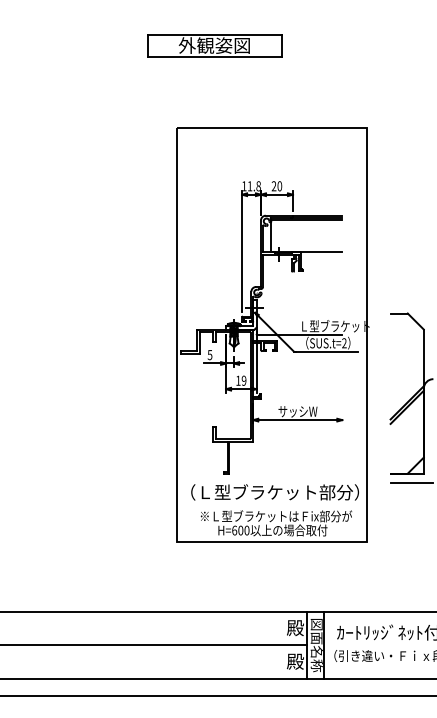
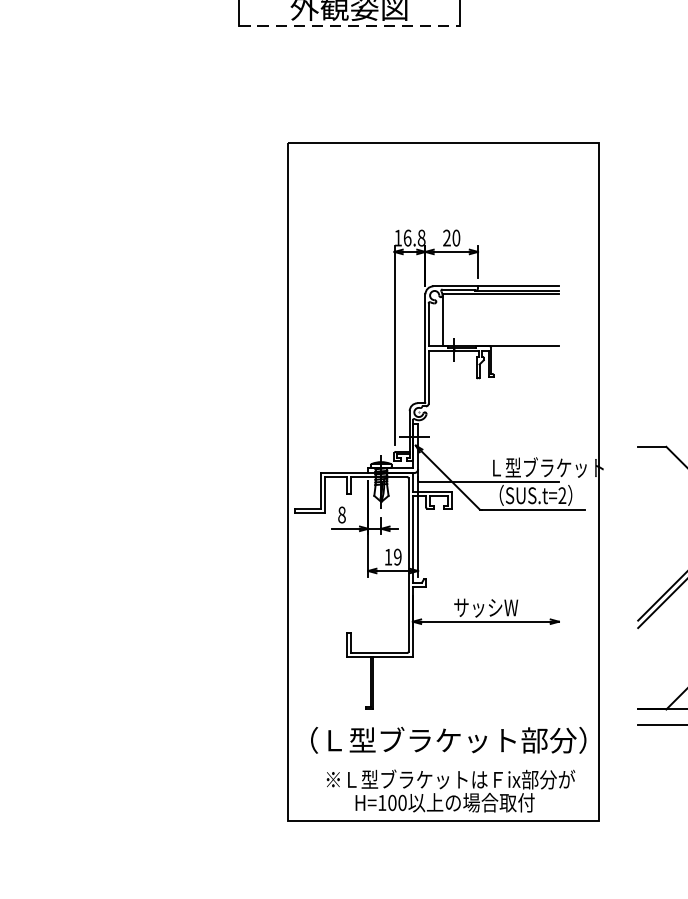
line: (215, 57) -> (350, 26), solid -> dashed
text: (249, 186) -> (406, 238), 11.8 -> 16.8
text: (209, 354) -> (341, 514), 5 -> 8
text: (234, 530) -> (382, 802), H=600 -> H=100

